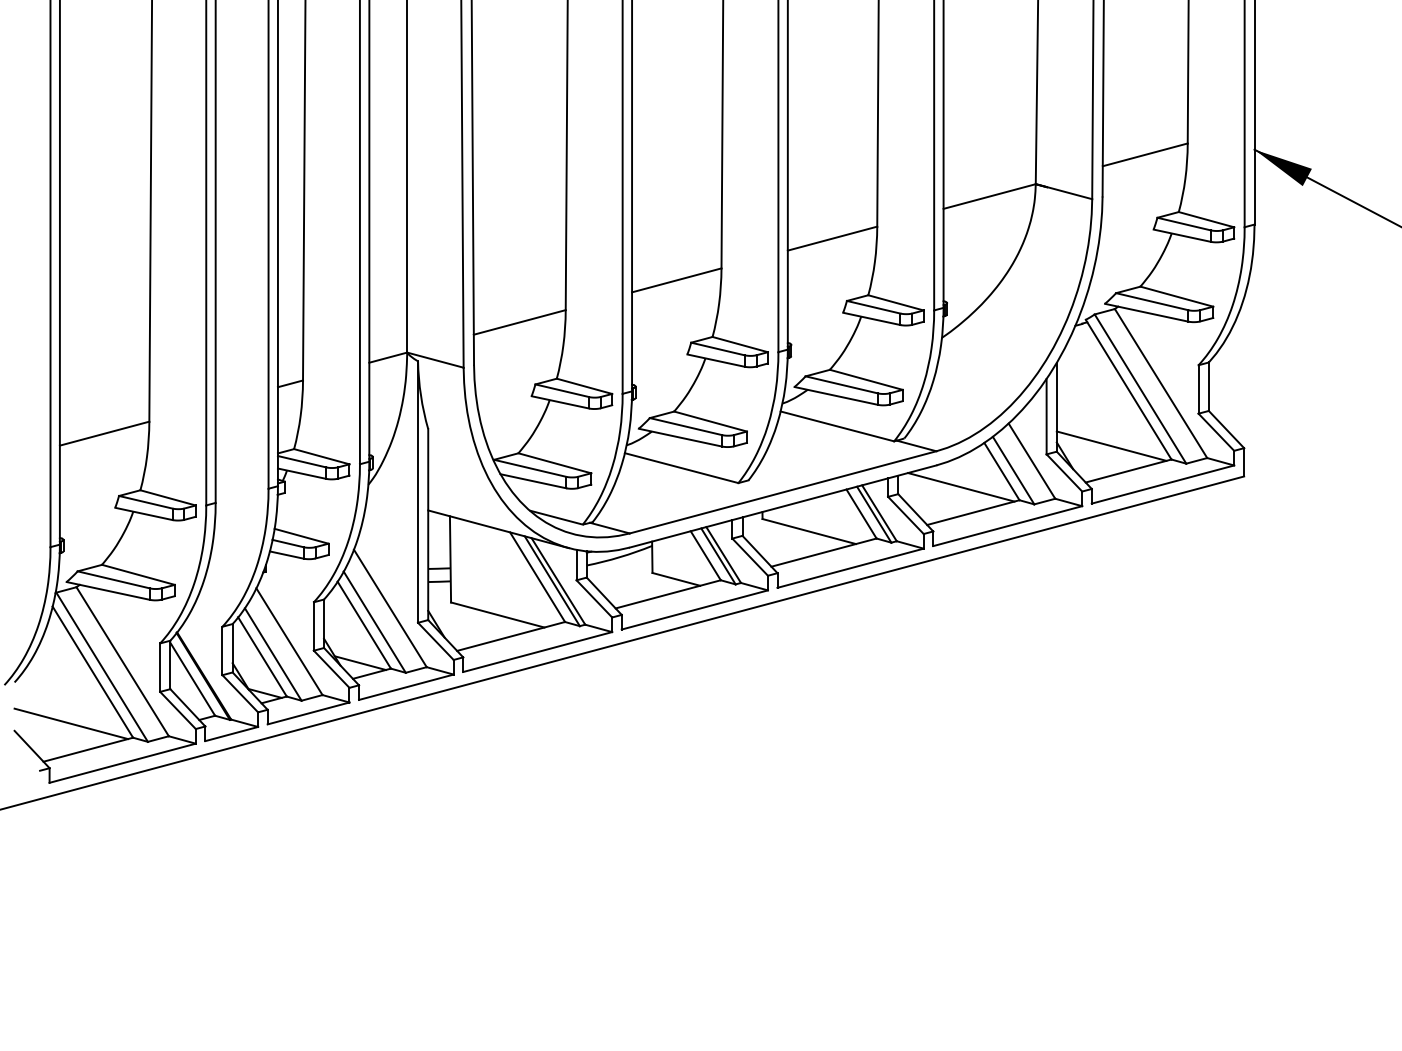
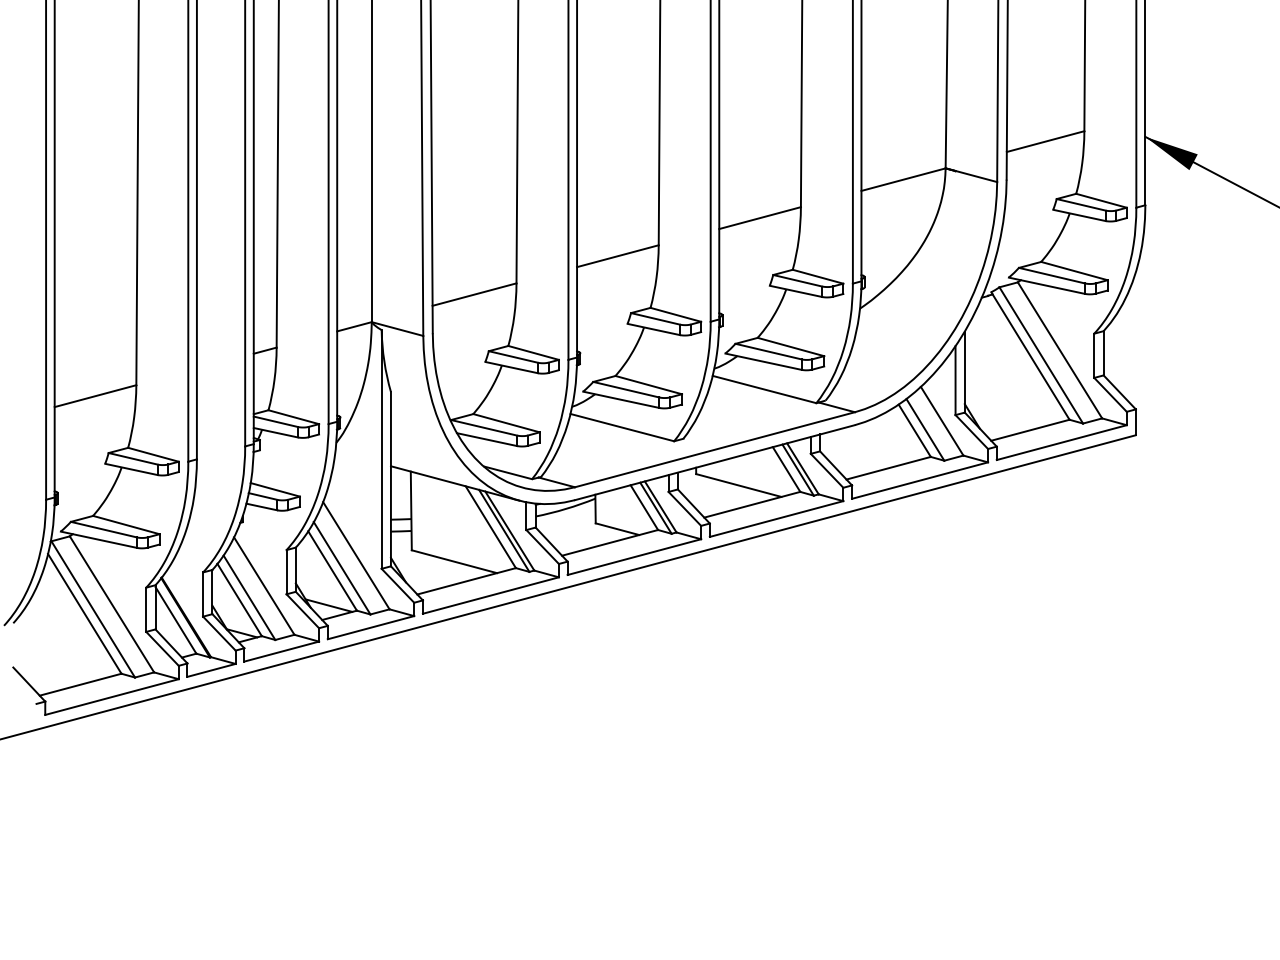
line: (1111, 446) -> (1014, 407), removed
line: (961, 487) -> (877, 445), removed
line: (70, 723) -> (64, 660), removed

